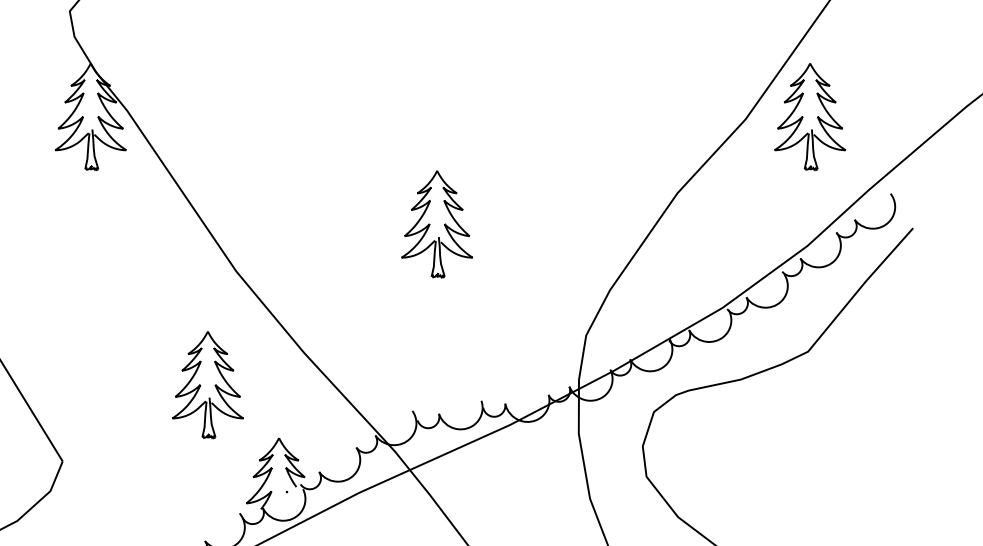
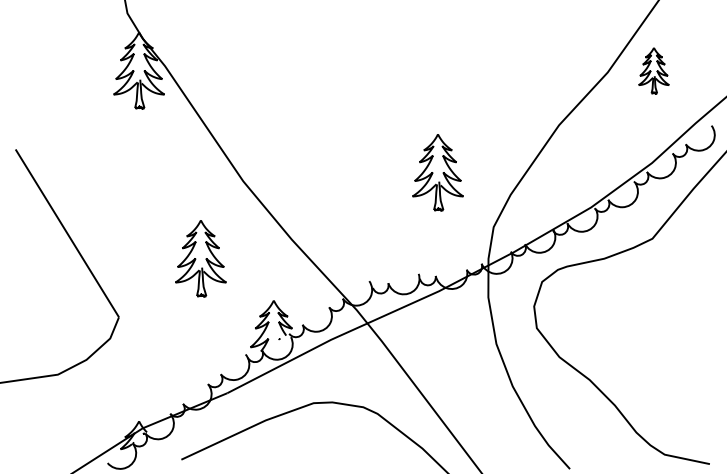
part: (809, 116) -> (653, 70), size x0.6
part: (436, 224) -> (437, 172), moved
part: (207, 384) -> (200, 258), moved

